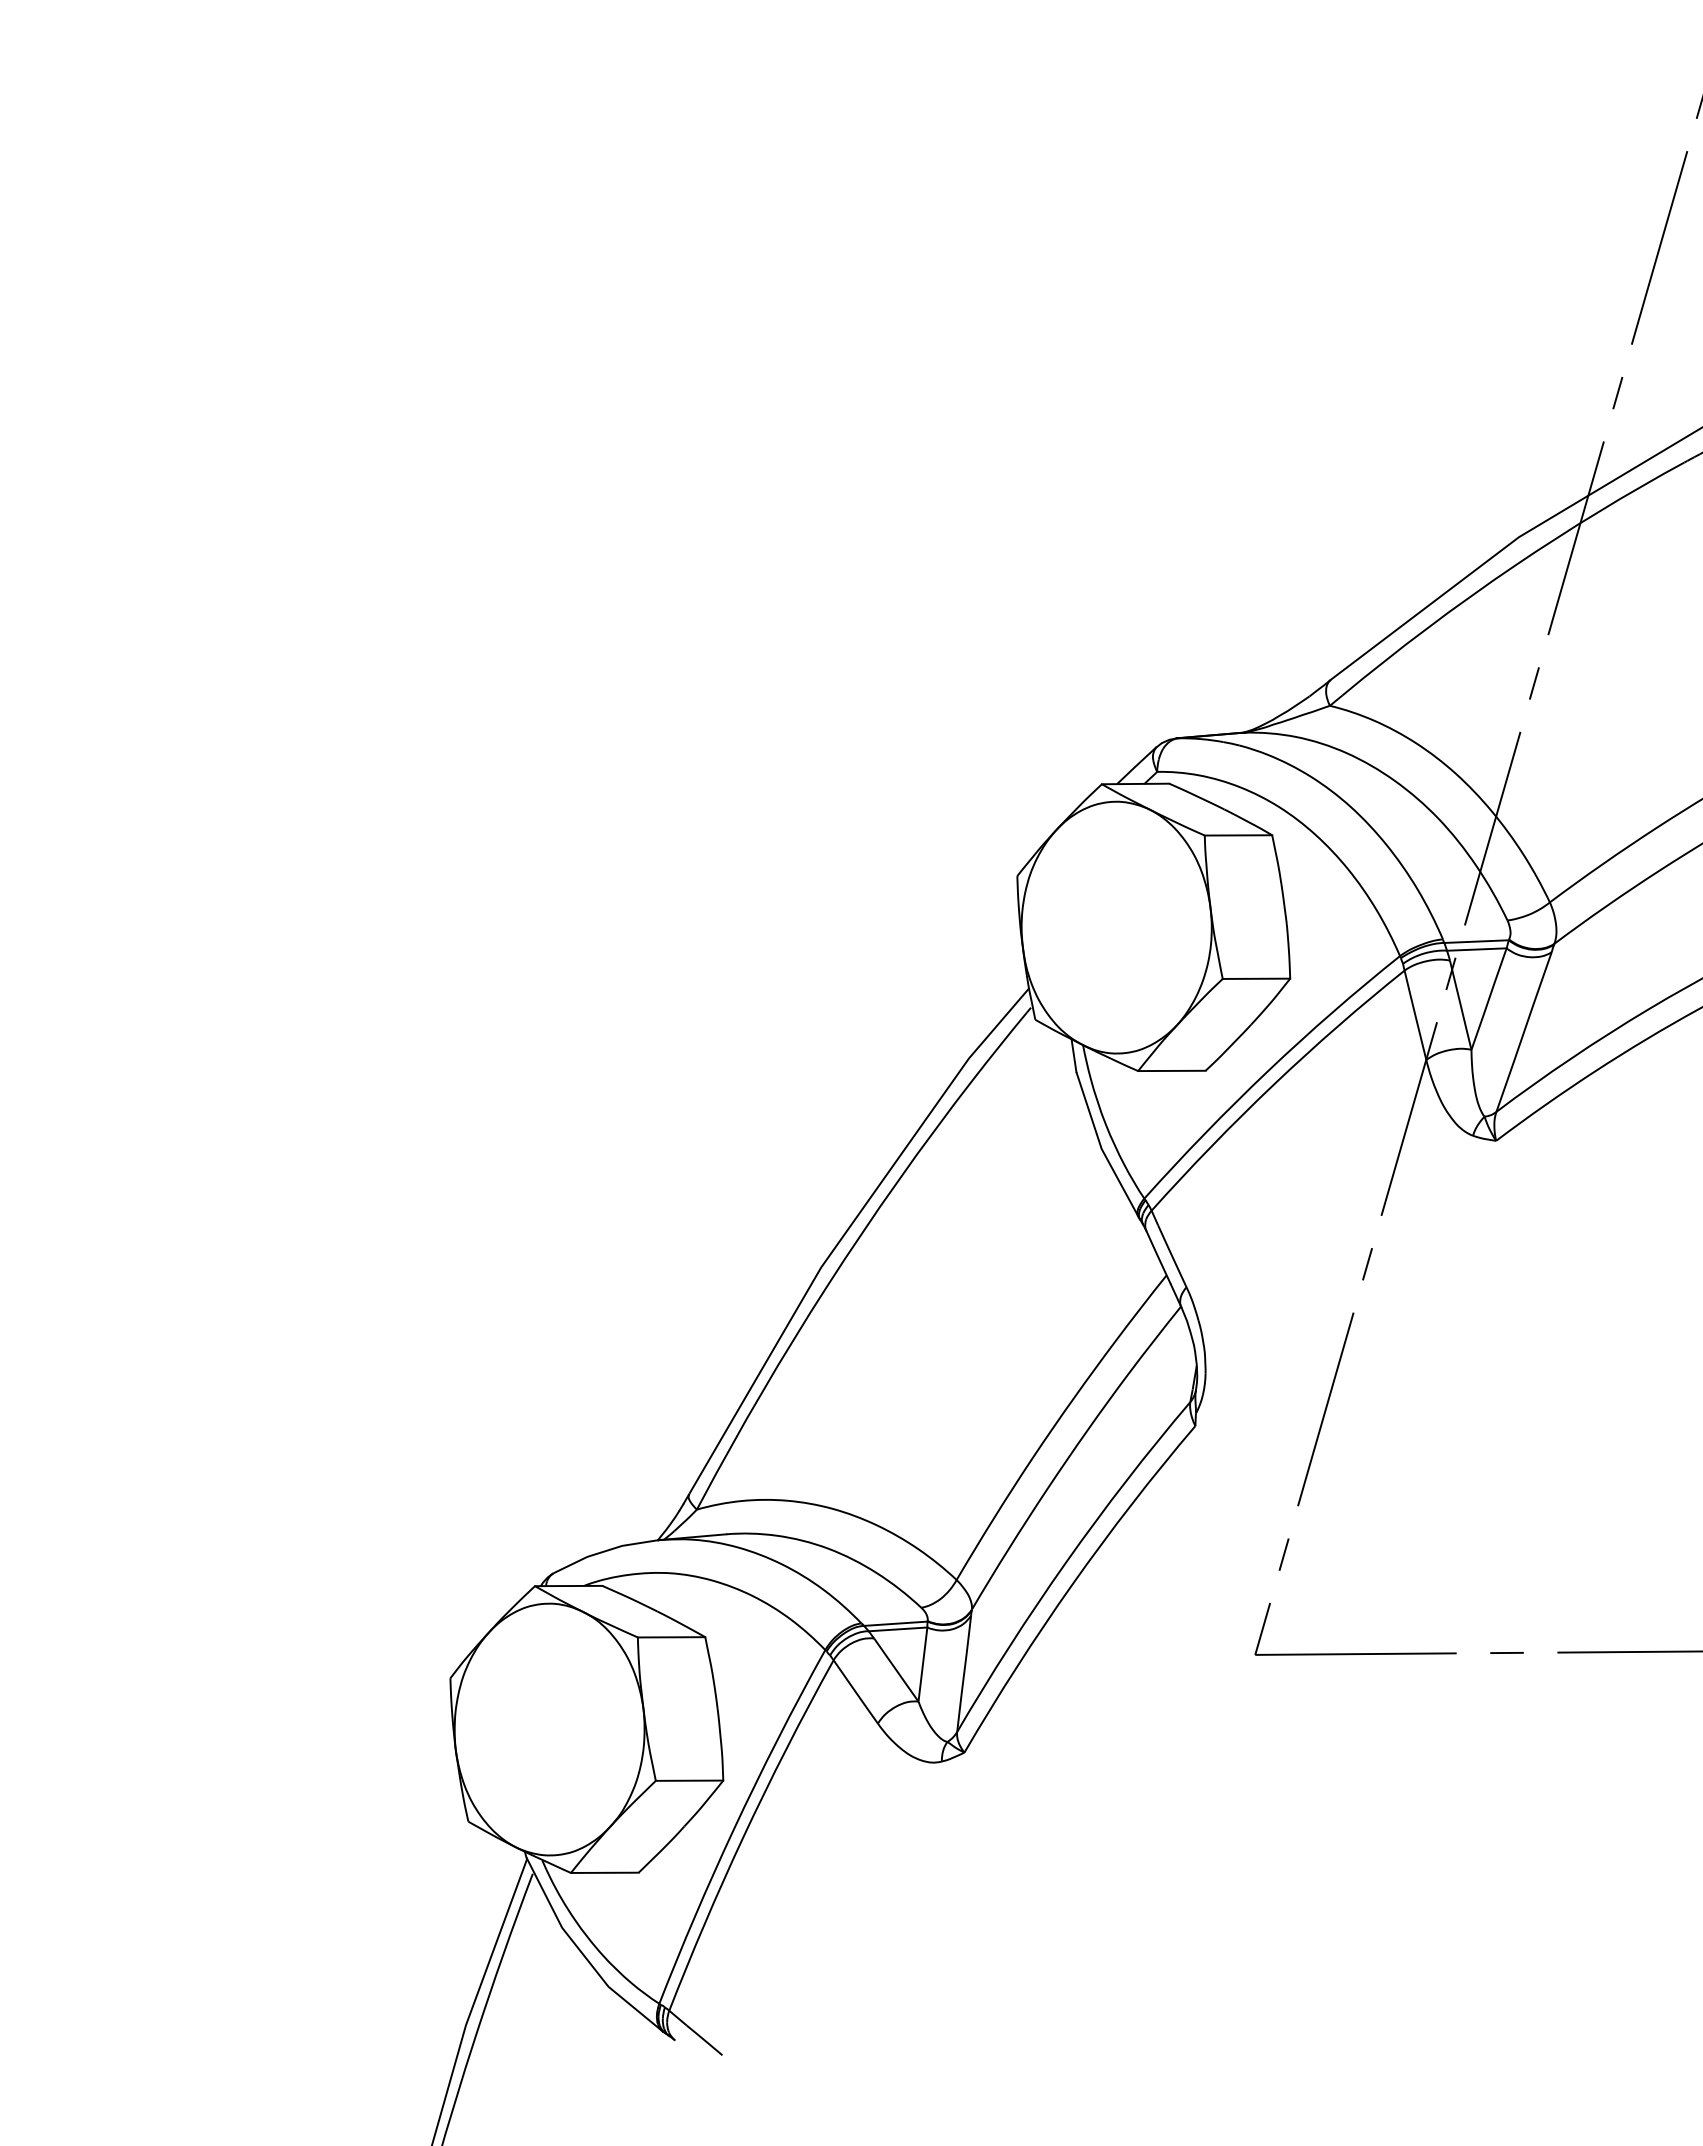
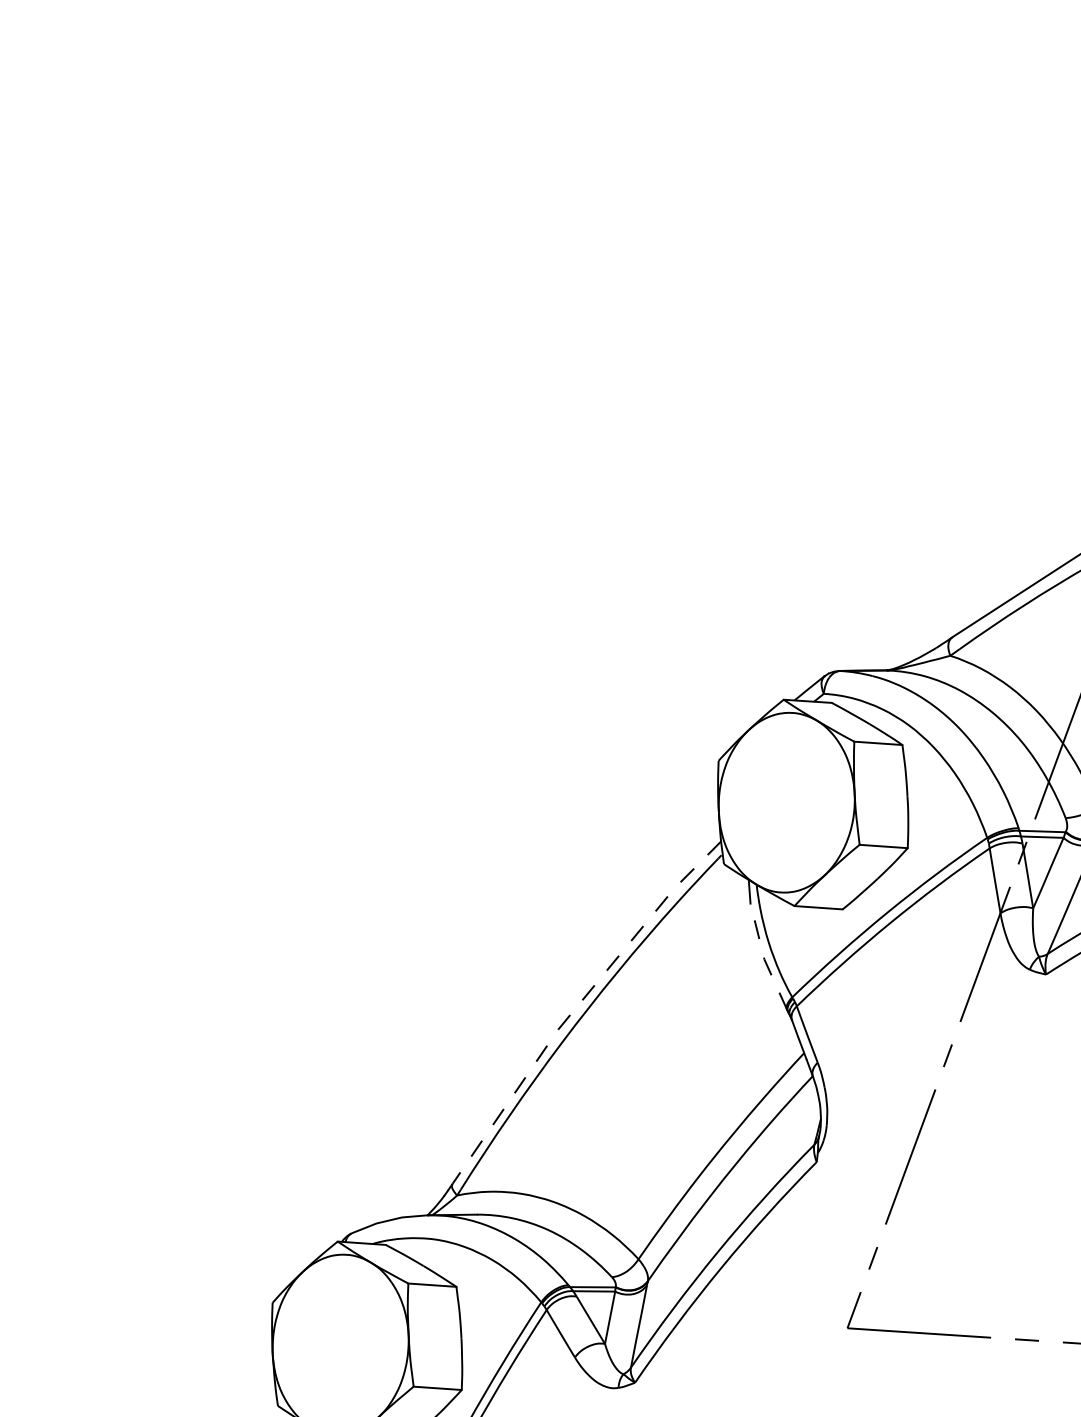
line: (1101, 1148) -> (764, 959), solid -> dashed
line: (846, 1232) -> (578, 1005), solid -> dashed

